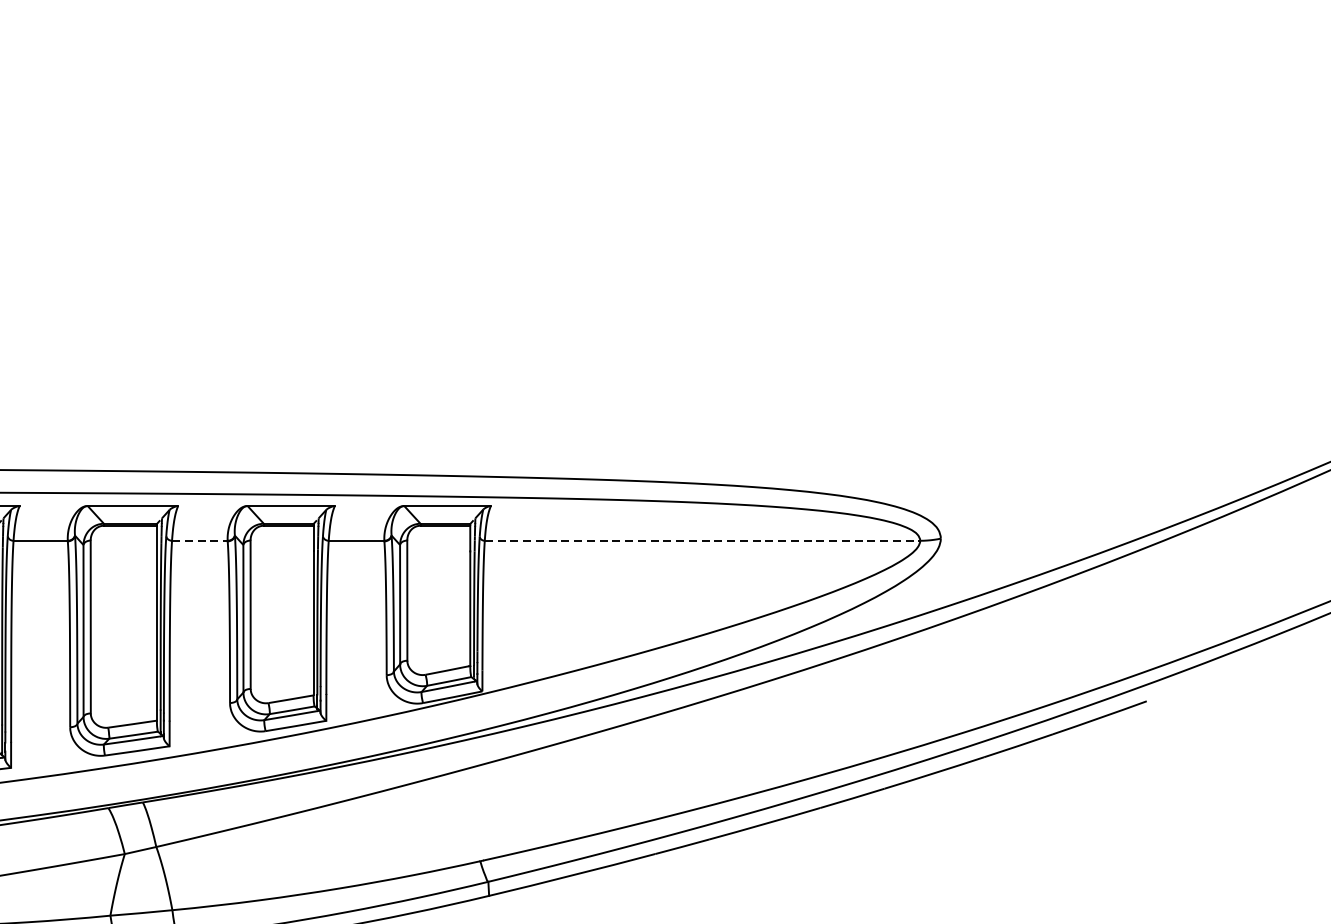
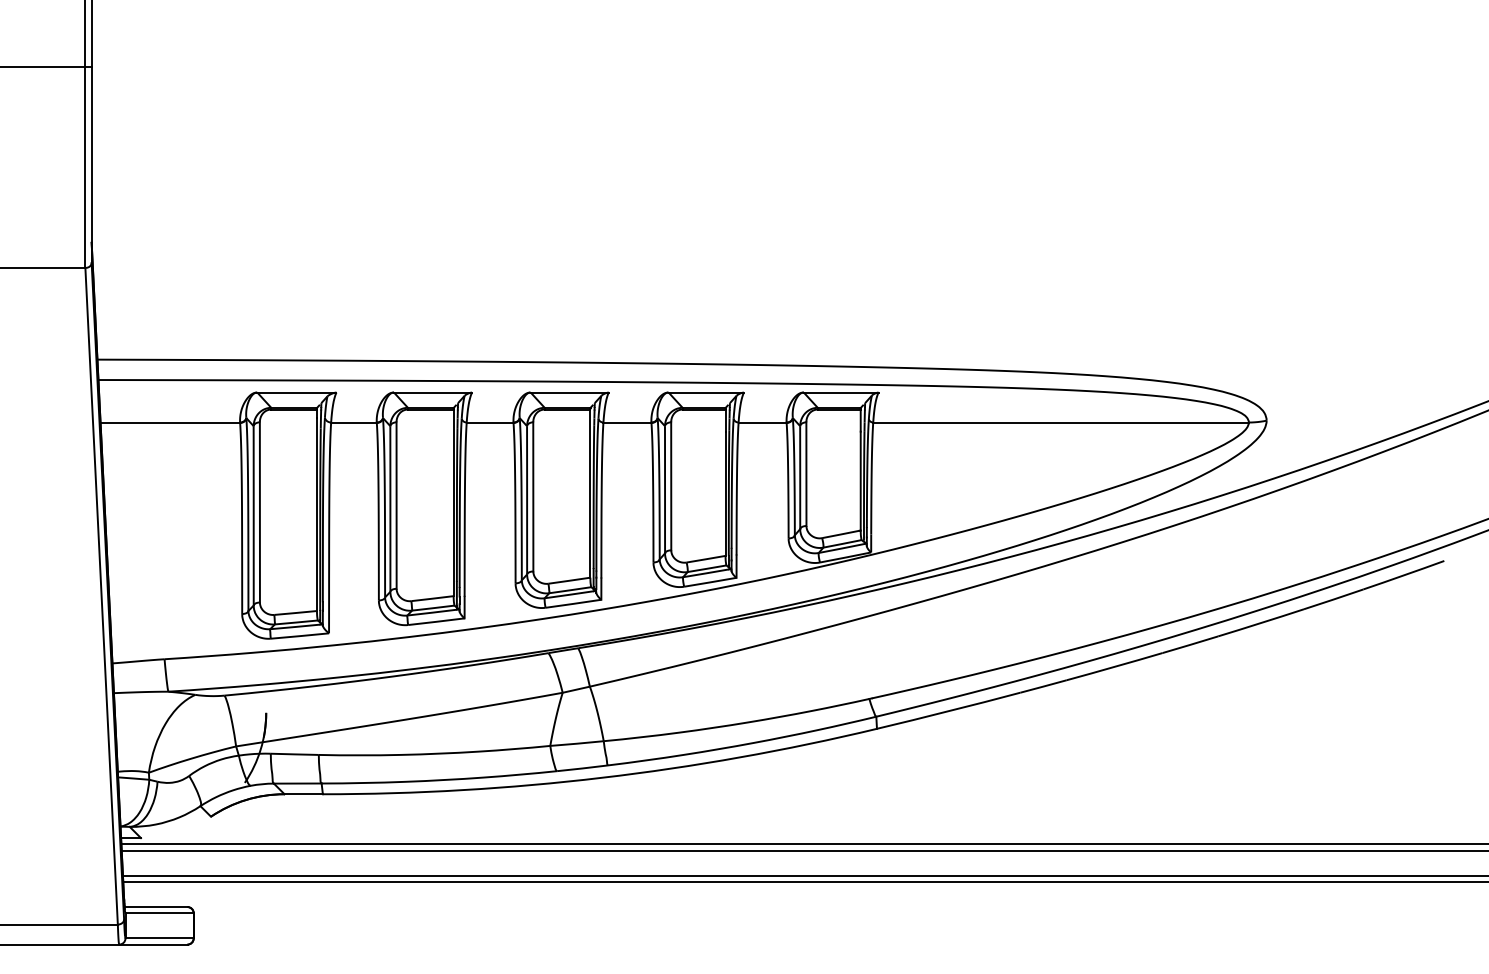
line: (199, 540) -> (627, 422), dashed -> solid
line: (703, 540) -> (1061, 422), dashed -> solid

